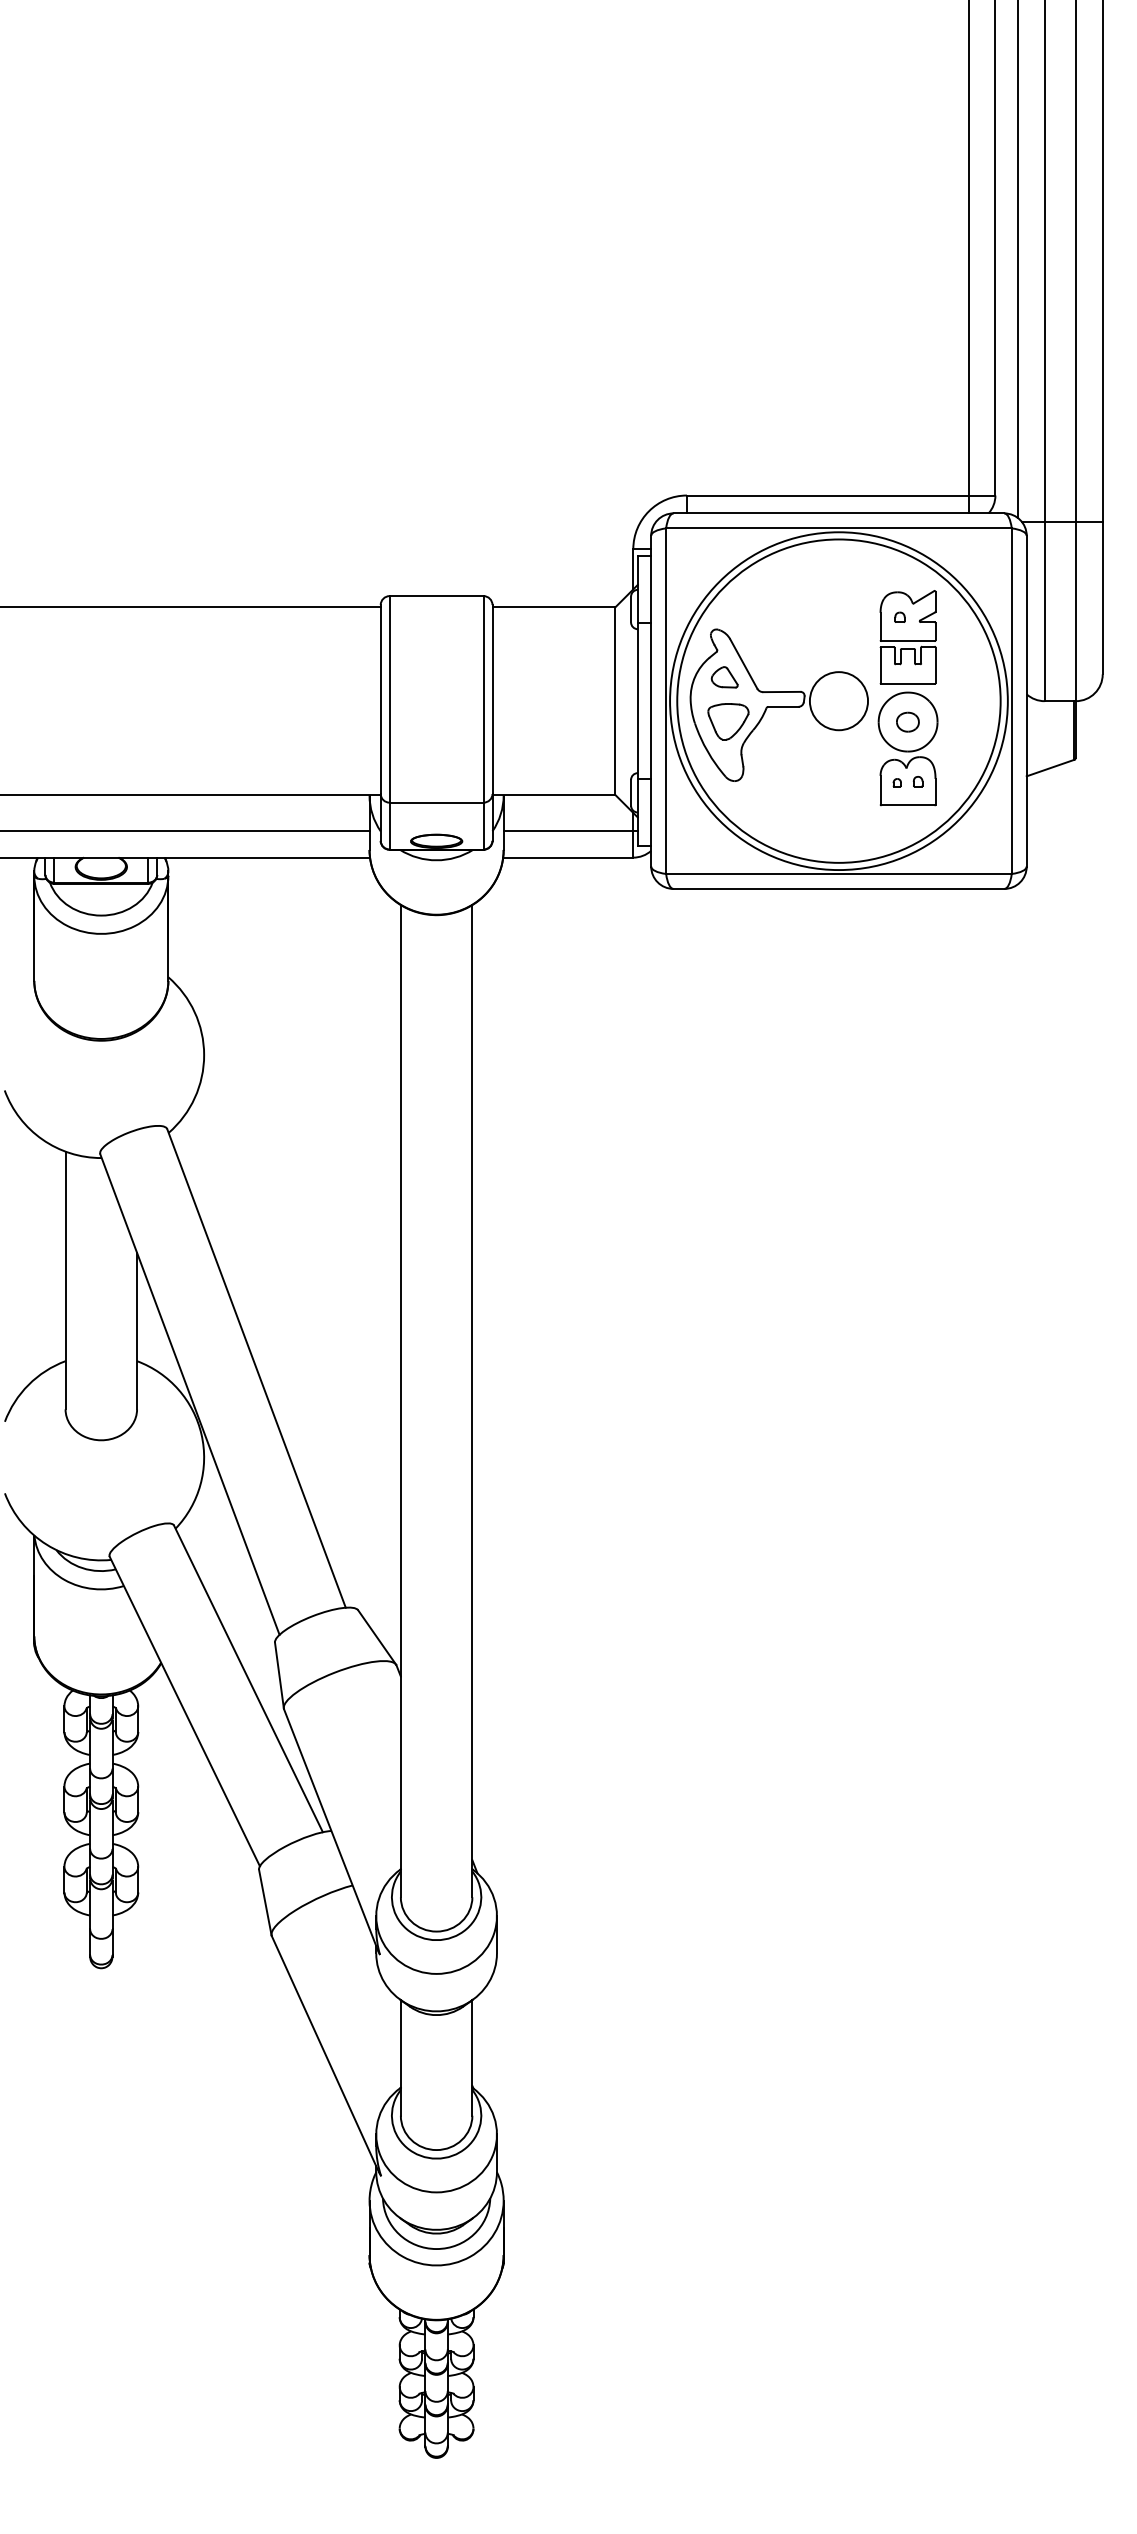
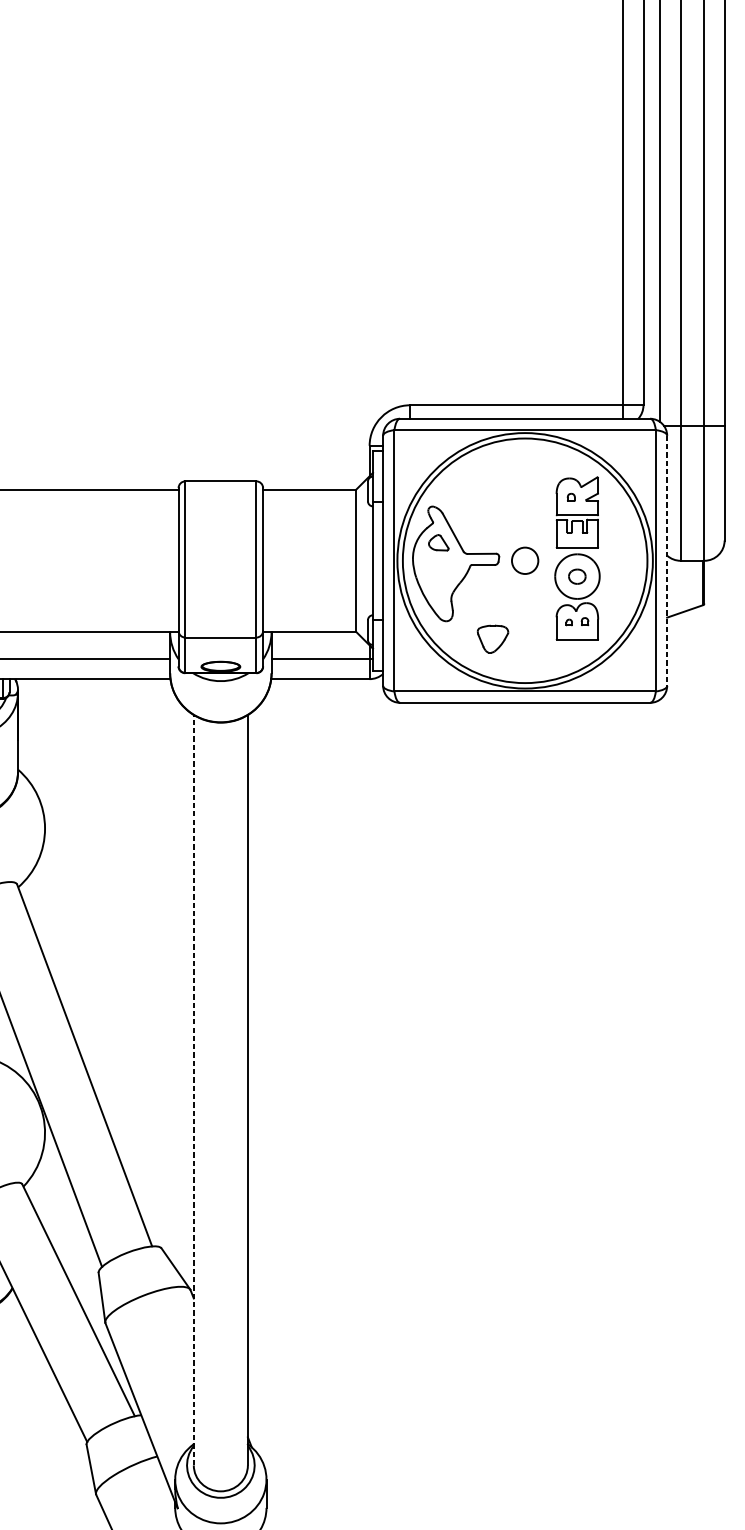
circle: (838, 701) -> (524, 561), size x0.6
line: (1026, 701) -> (666, 561), solid -> dashed
part: (728, 721) -> (493, 638), moved
line: (400, 1400) -> (193, 1089), solid -> dashed

